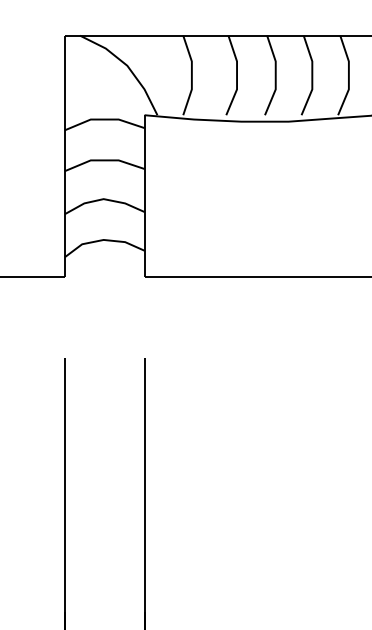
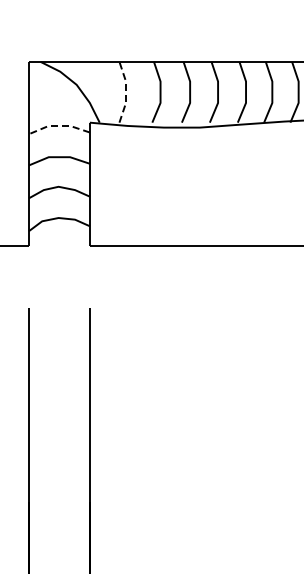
line: (192, 75) -> (126, 92), solid -> dashed
line: (103, 118) -> (58, 125), solid -> dashed

